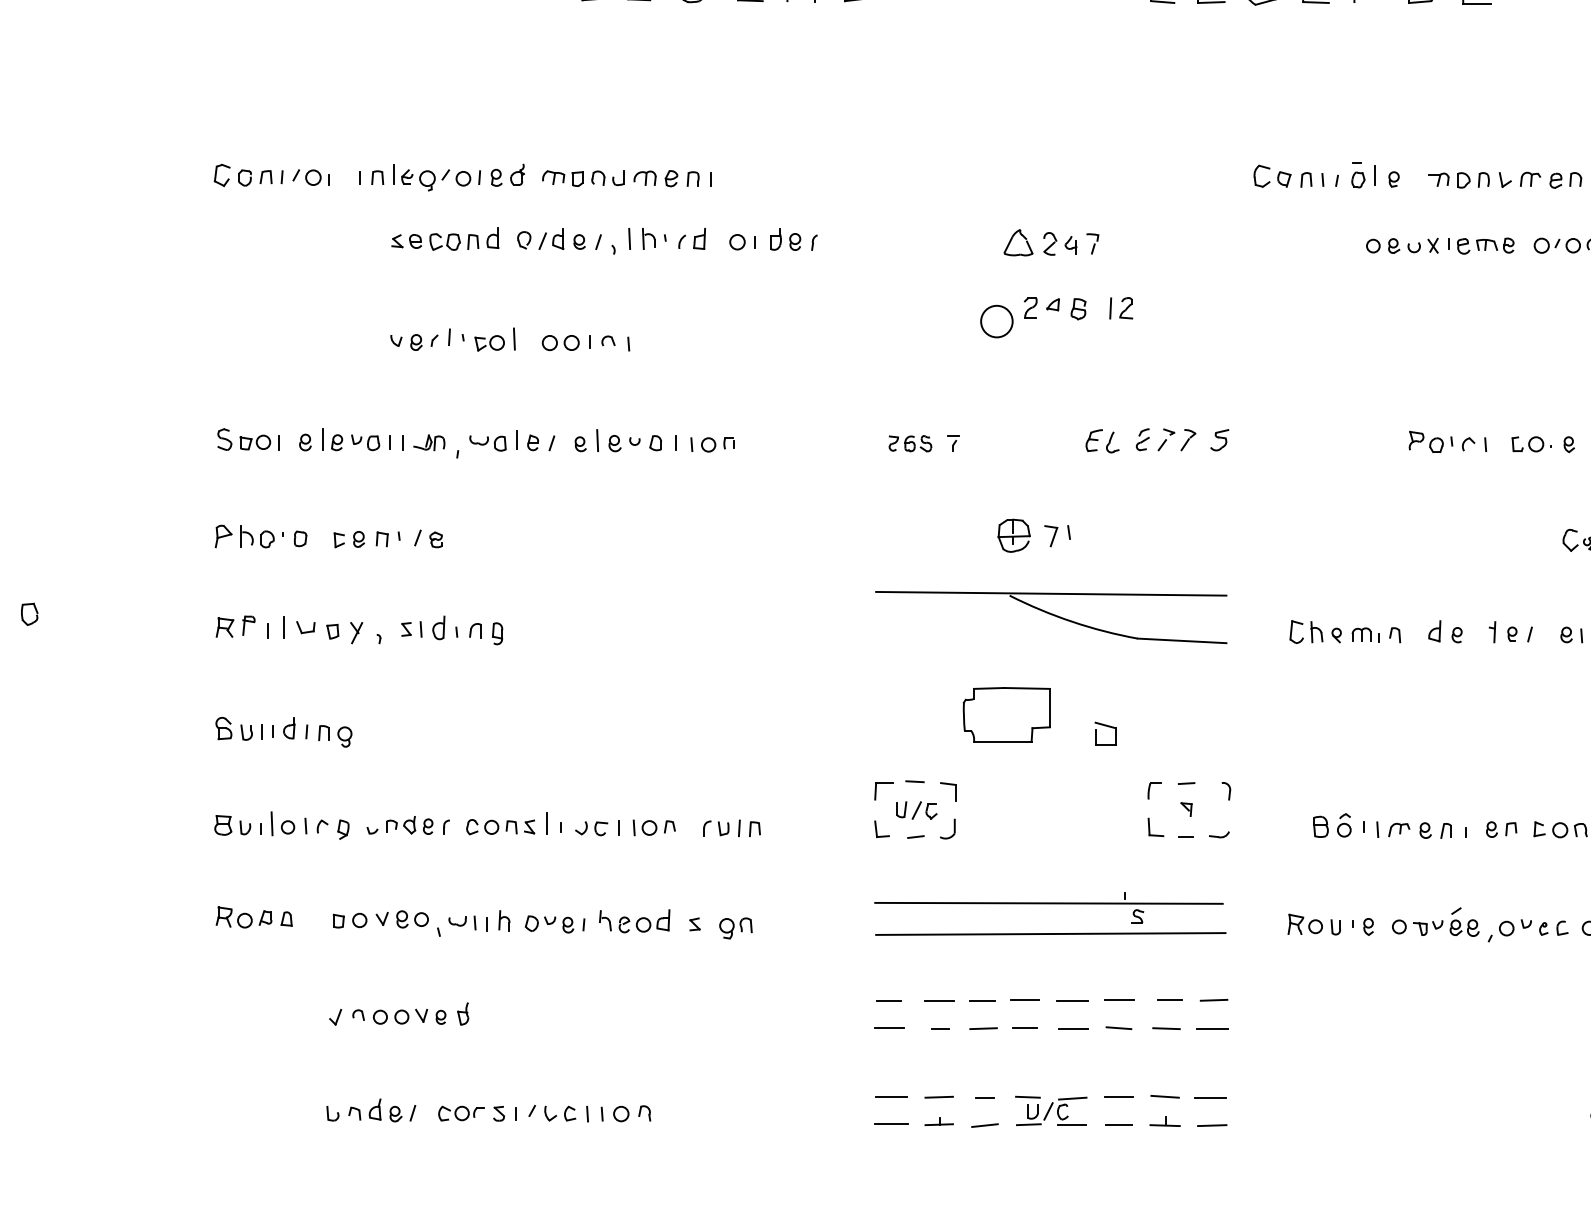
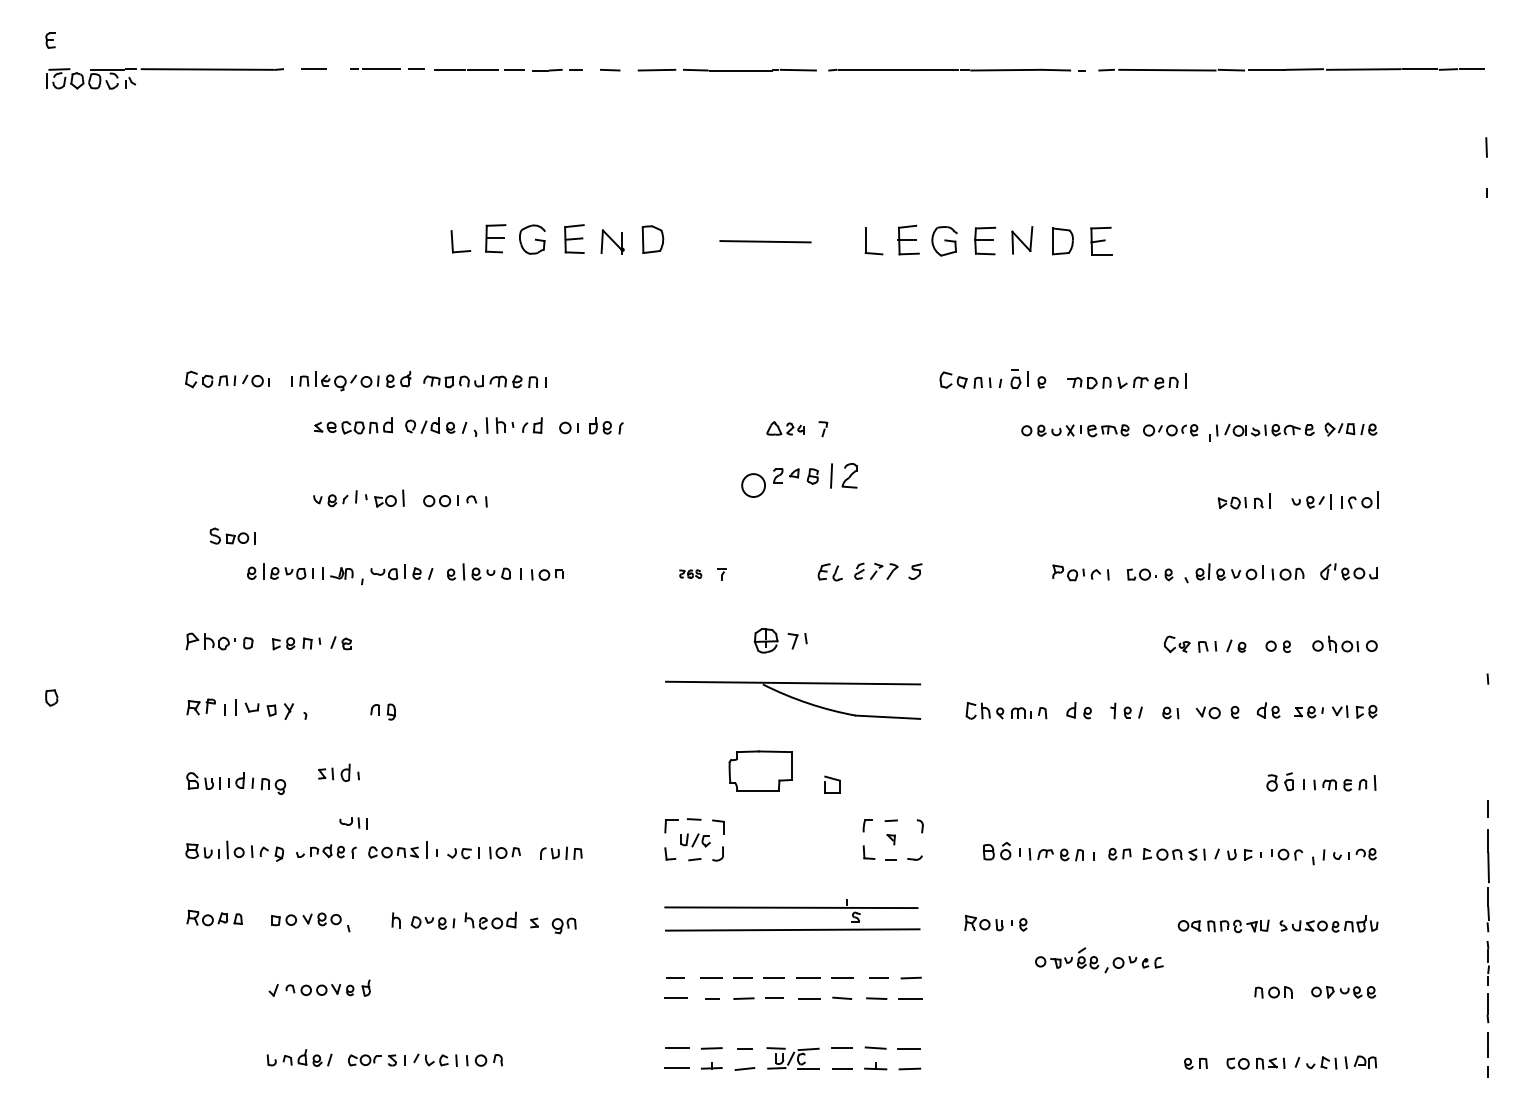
part: (1040, 242) -> (785, 428), size x0.7
part: (1120, 307) -> (843, 475), size x1.6
part: (248, 438) -> (232, 535), moved
part: (909, 442) -> (690, 573), size x0.7
part: (428, 627) -> (338, 772), moved
part: (467, 923) -> (353, 823), moved
part: (1480, 925) -> (1099, 960), moved

